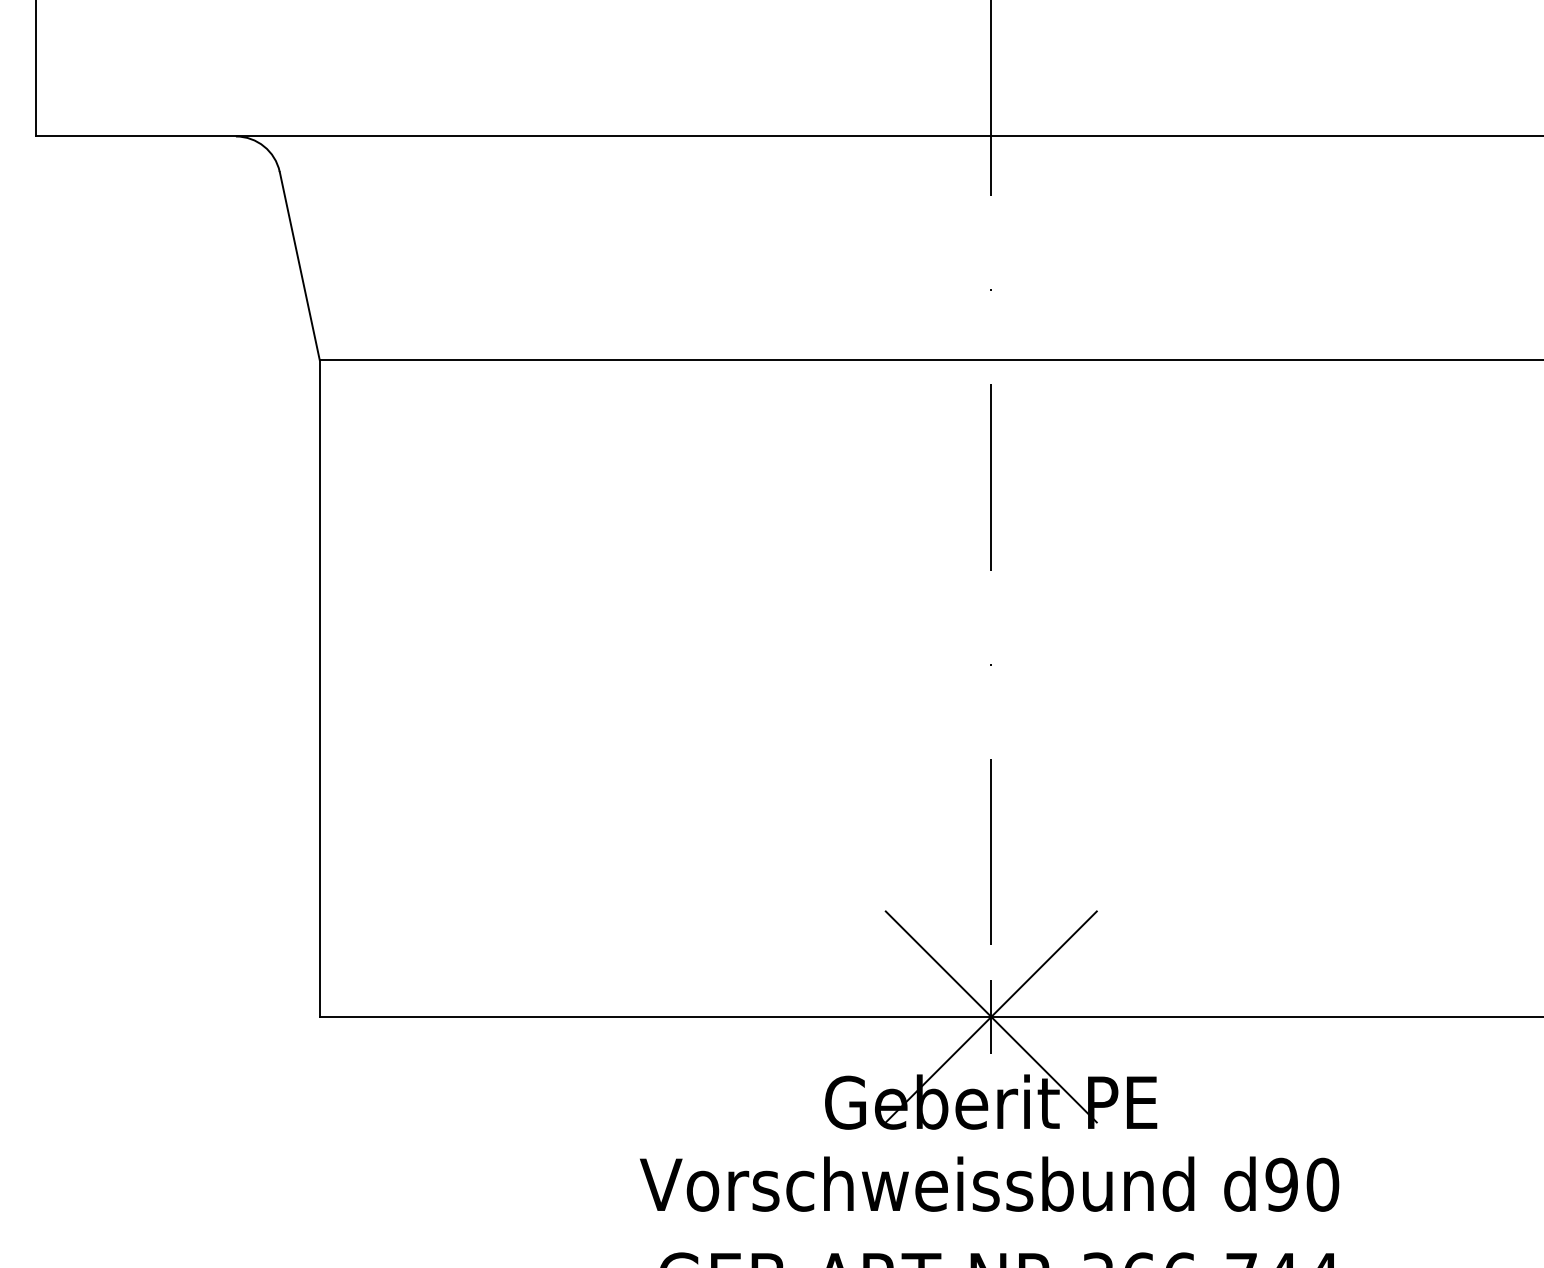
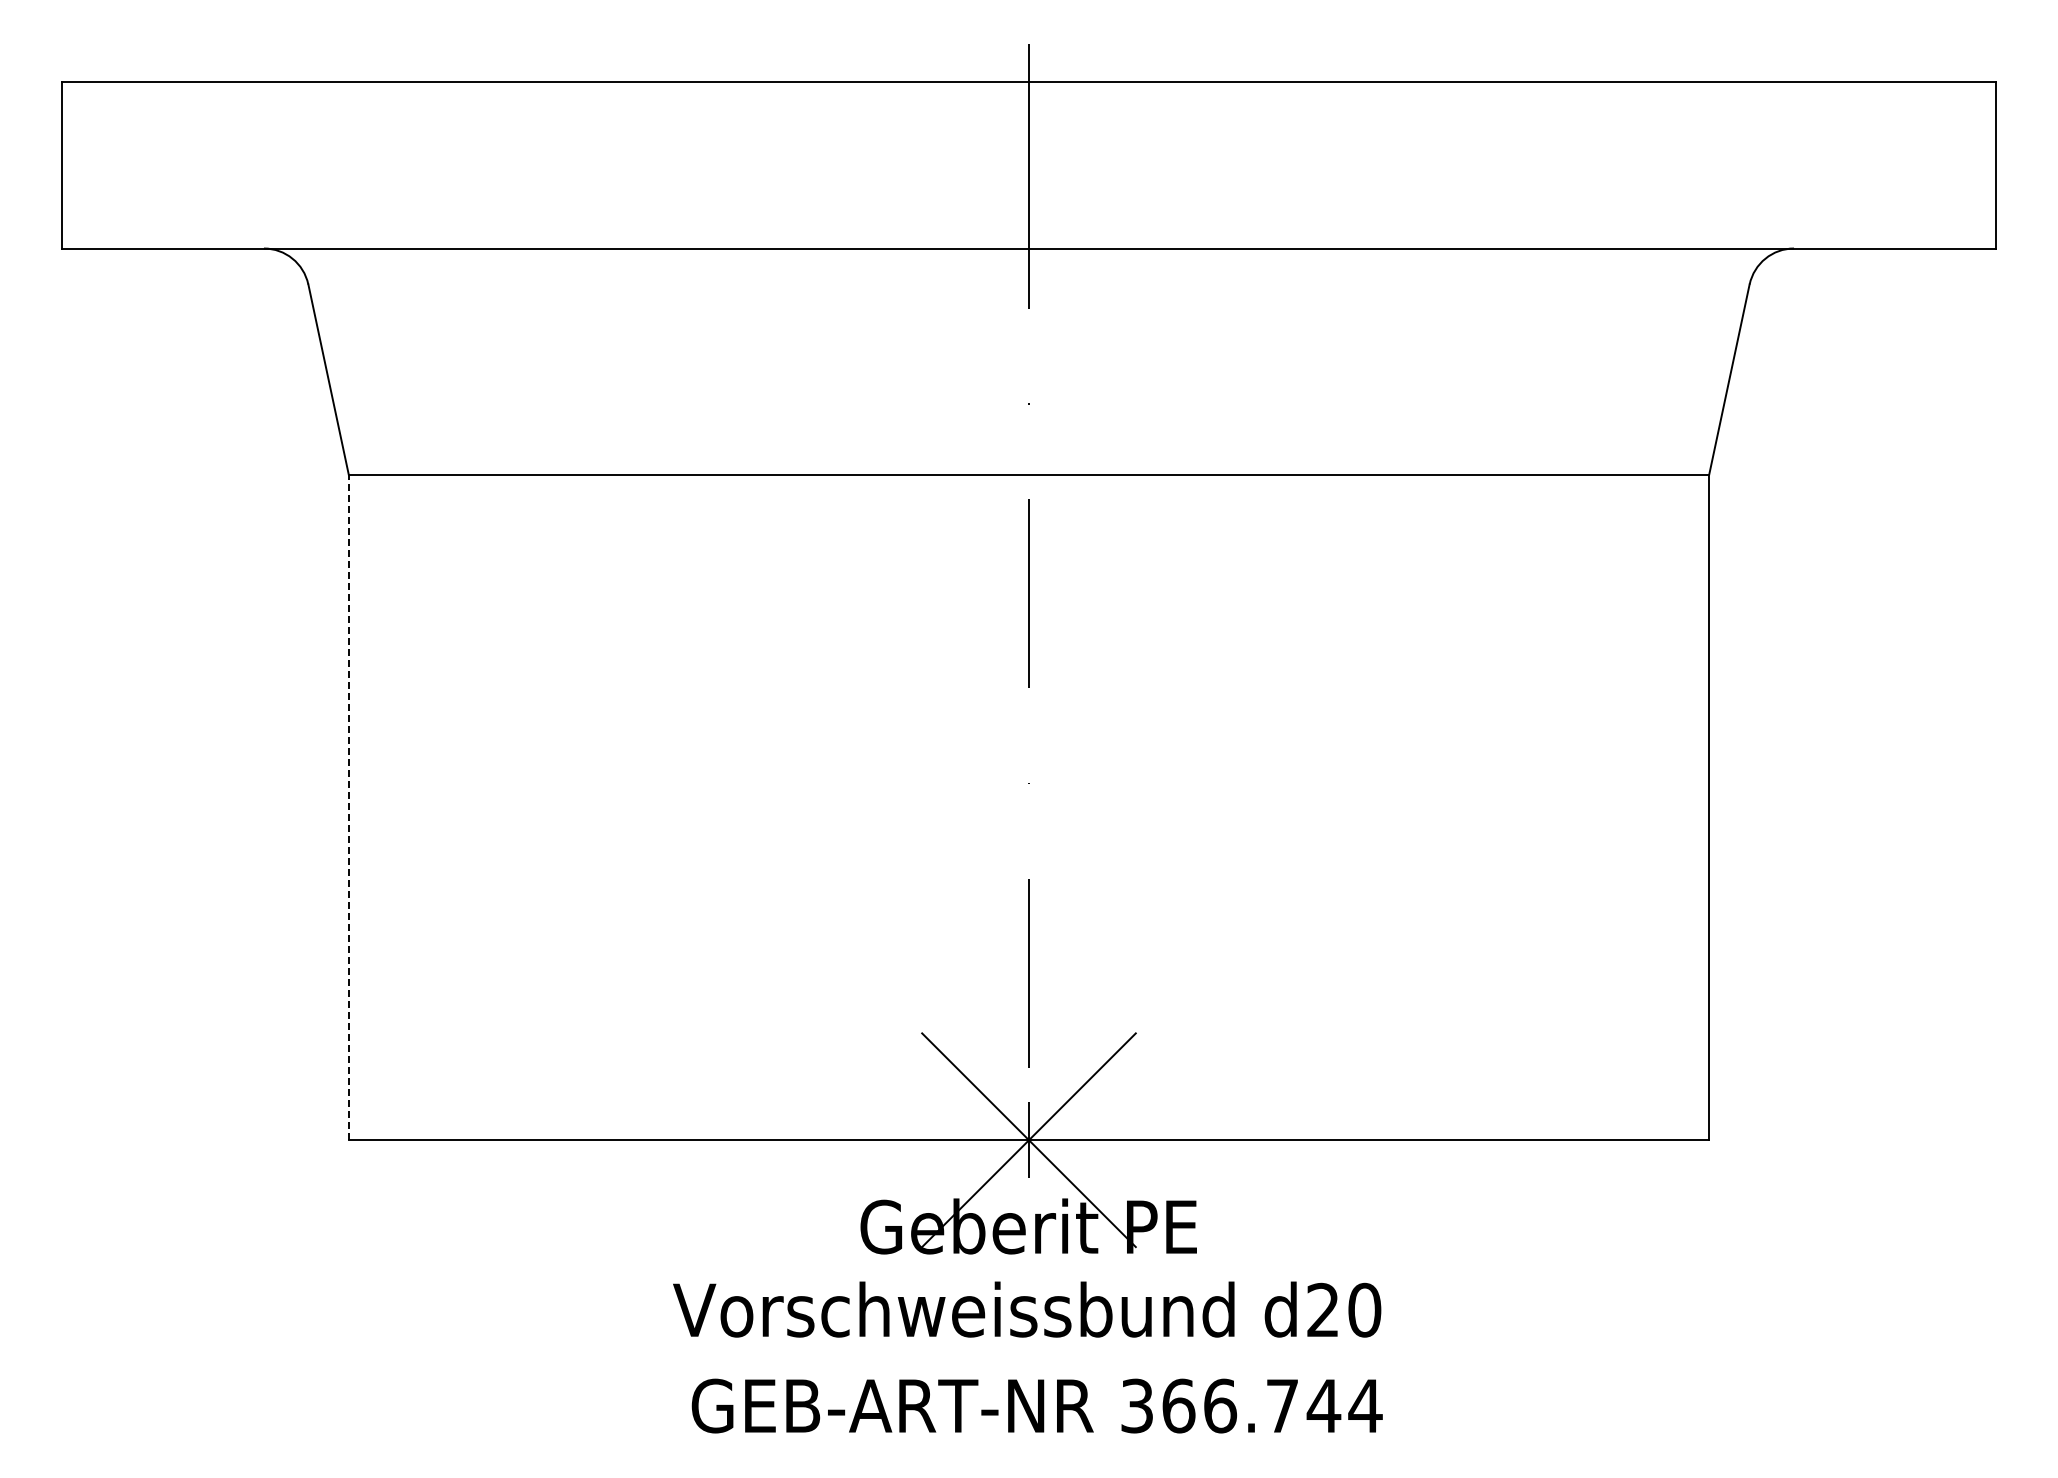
line: (319, 688) -> (348, 807), solid -> dashed
text: (1281, 1185) -> (1322, 1310), d90 -> d20

